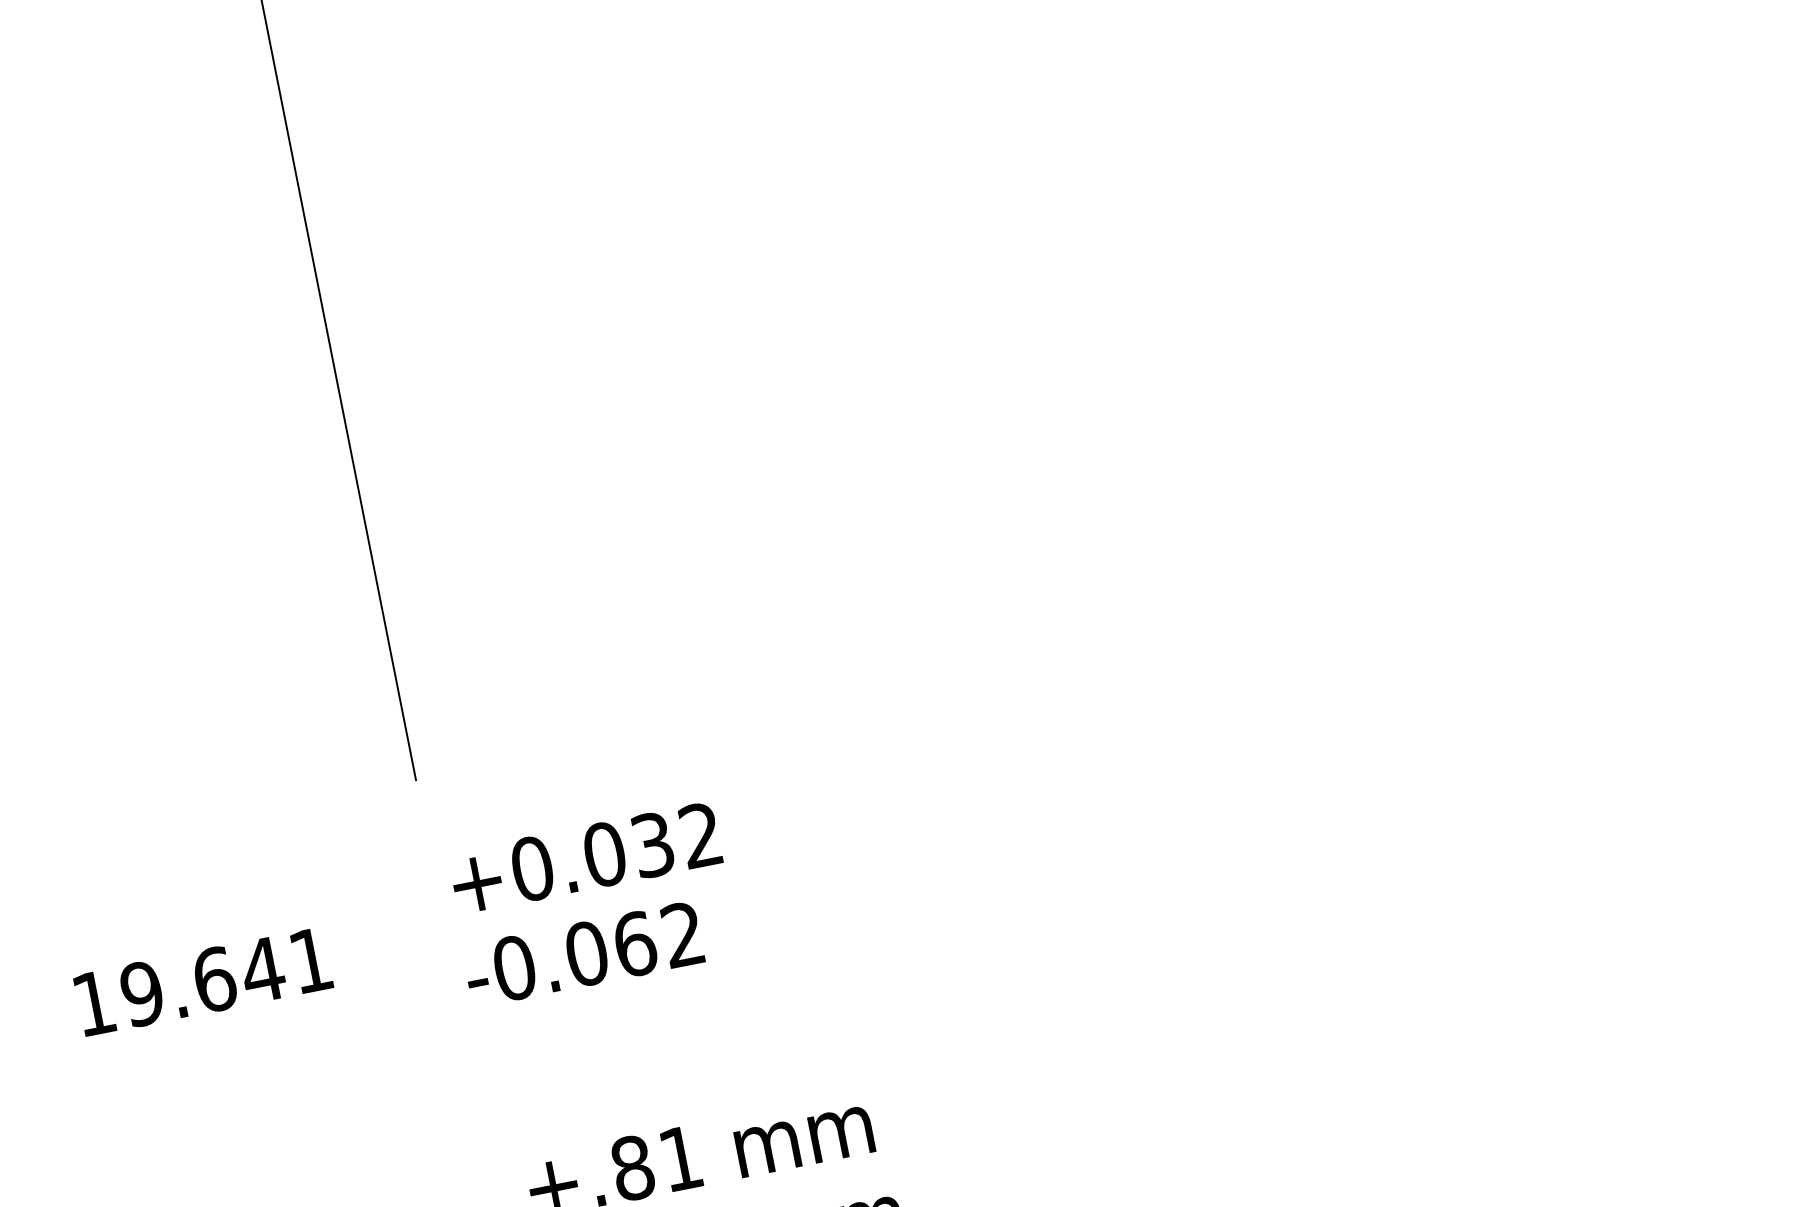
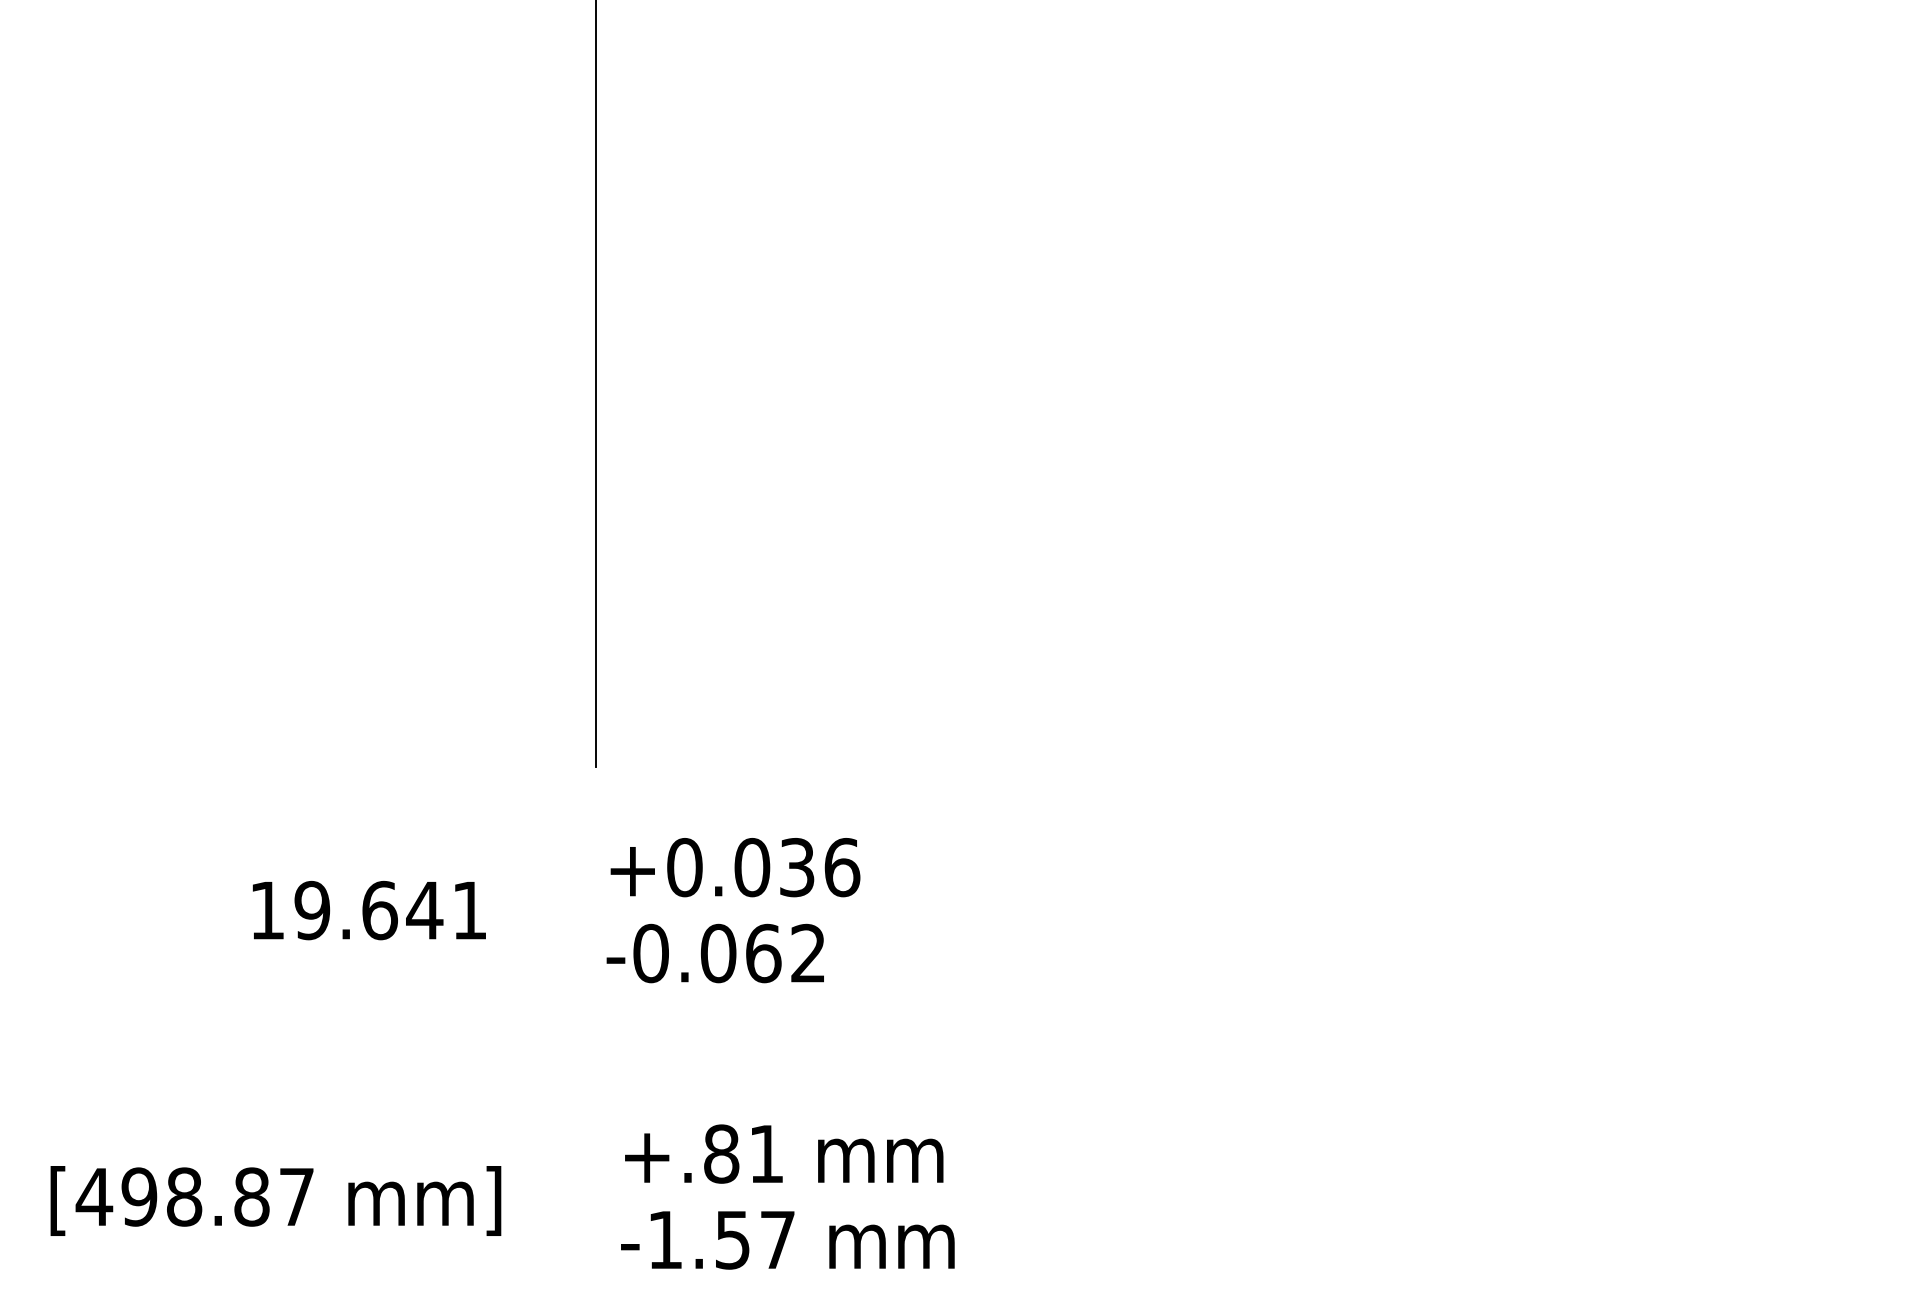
text: (701, 835) -> (842, 867), +0.032 -> +0.036

